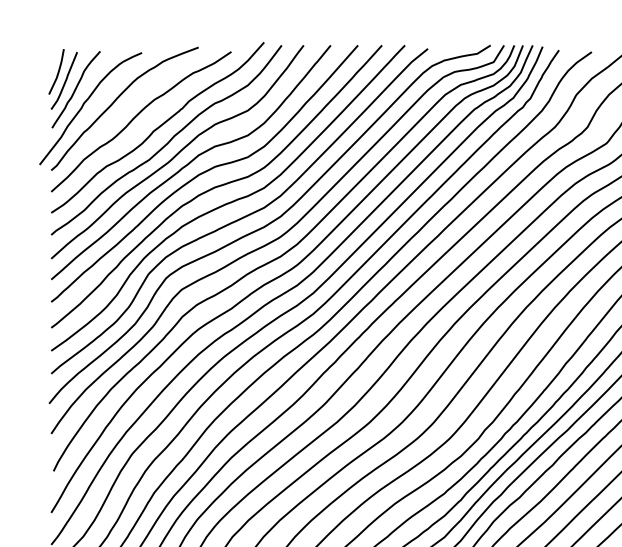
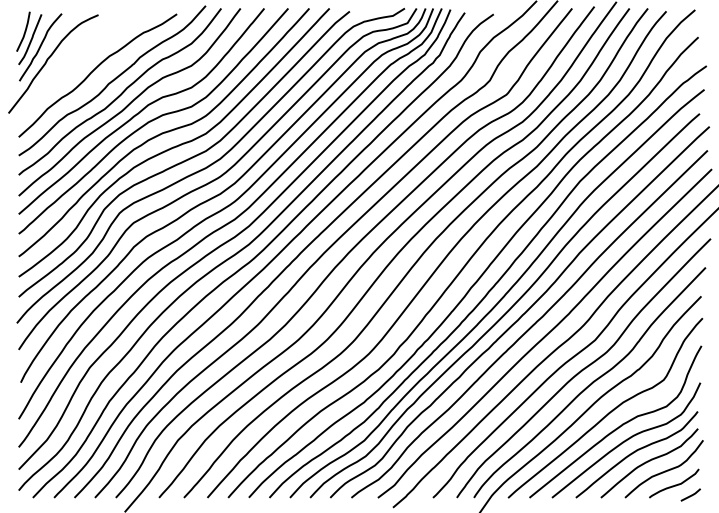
curve: (114, 103) -> (74, 59), removed

